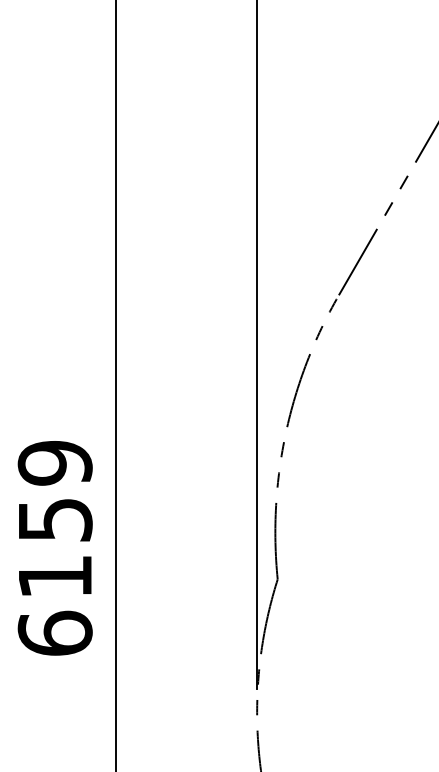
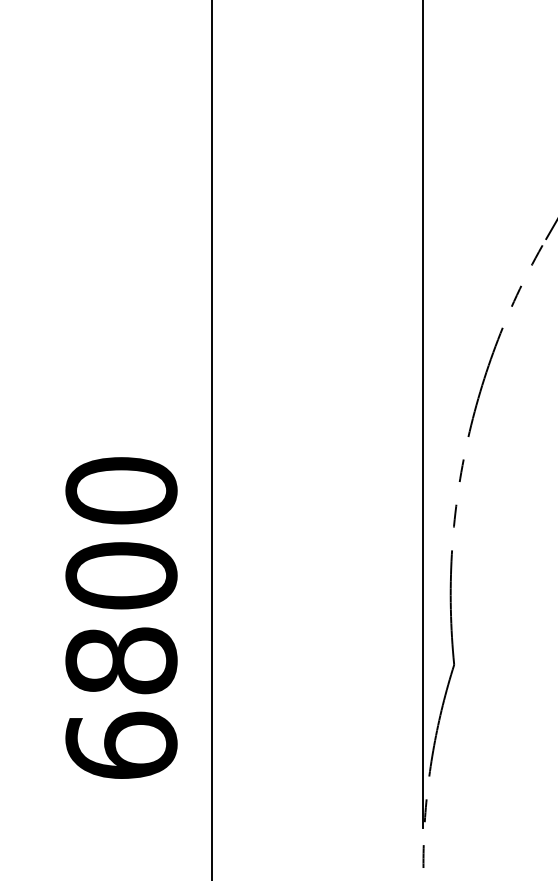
text: (54, 519) -> (120, 575), 6159 -> 6800

